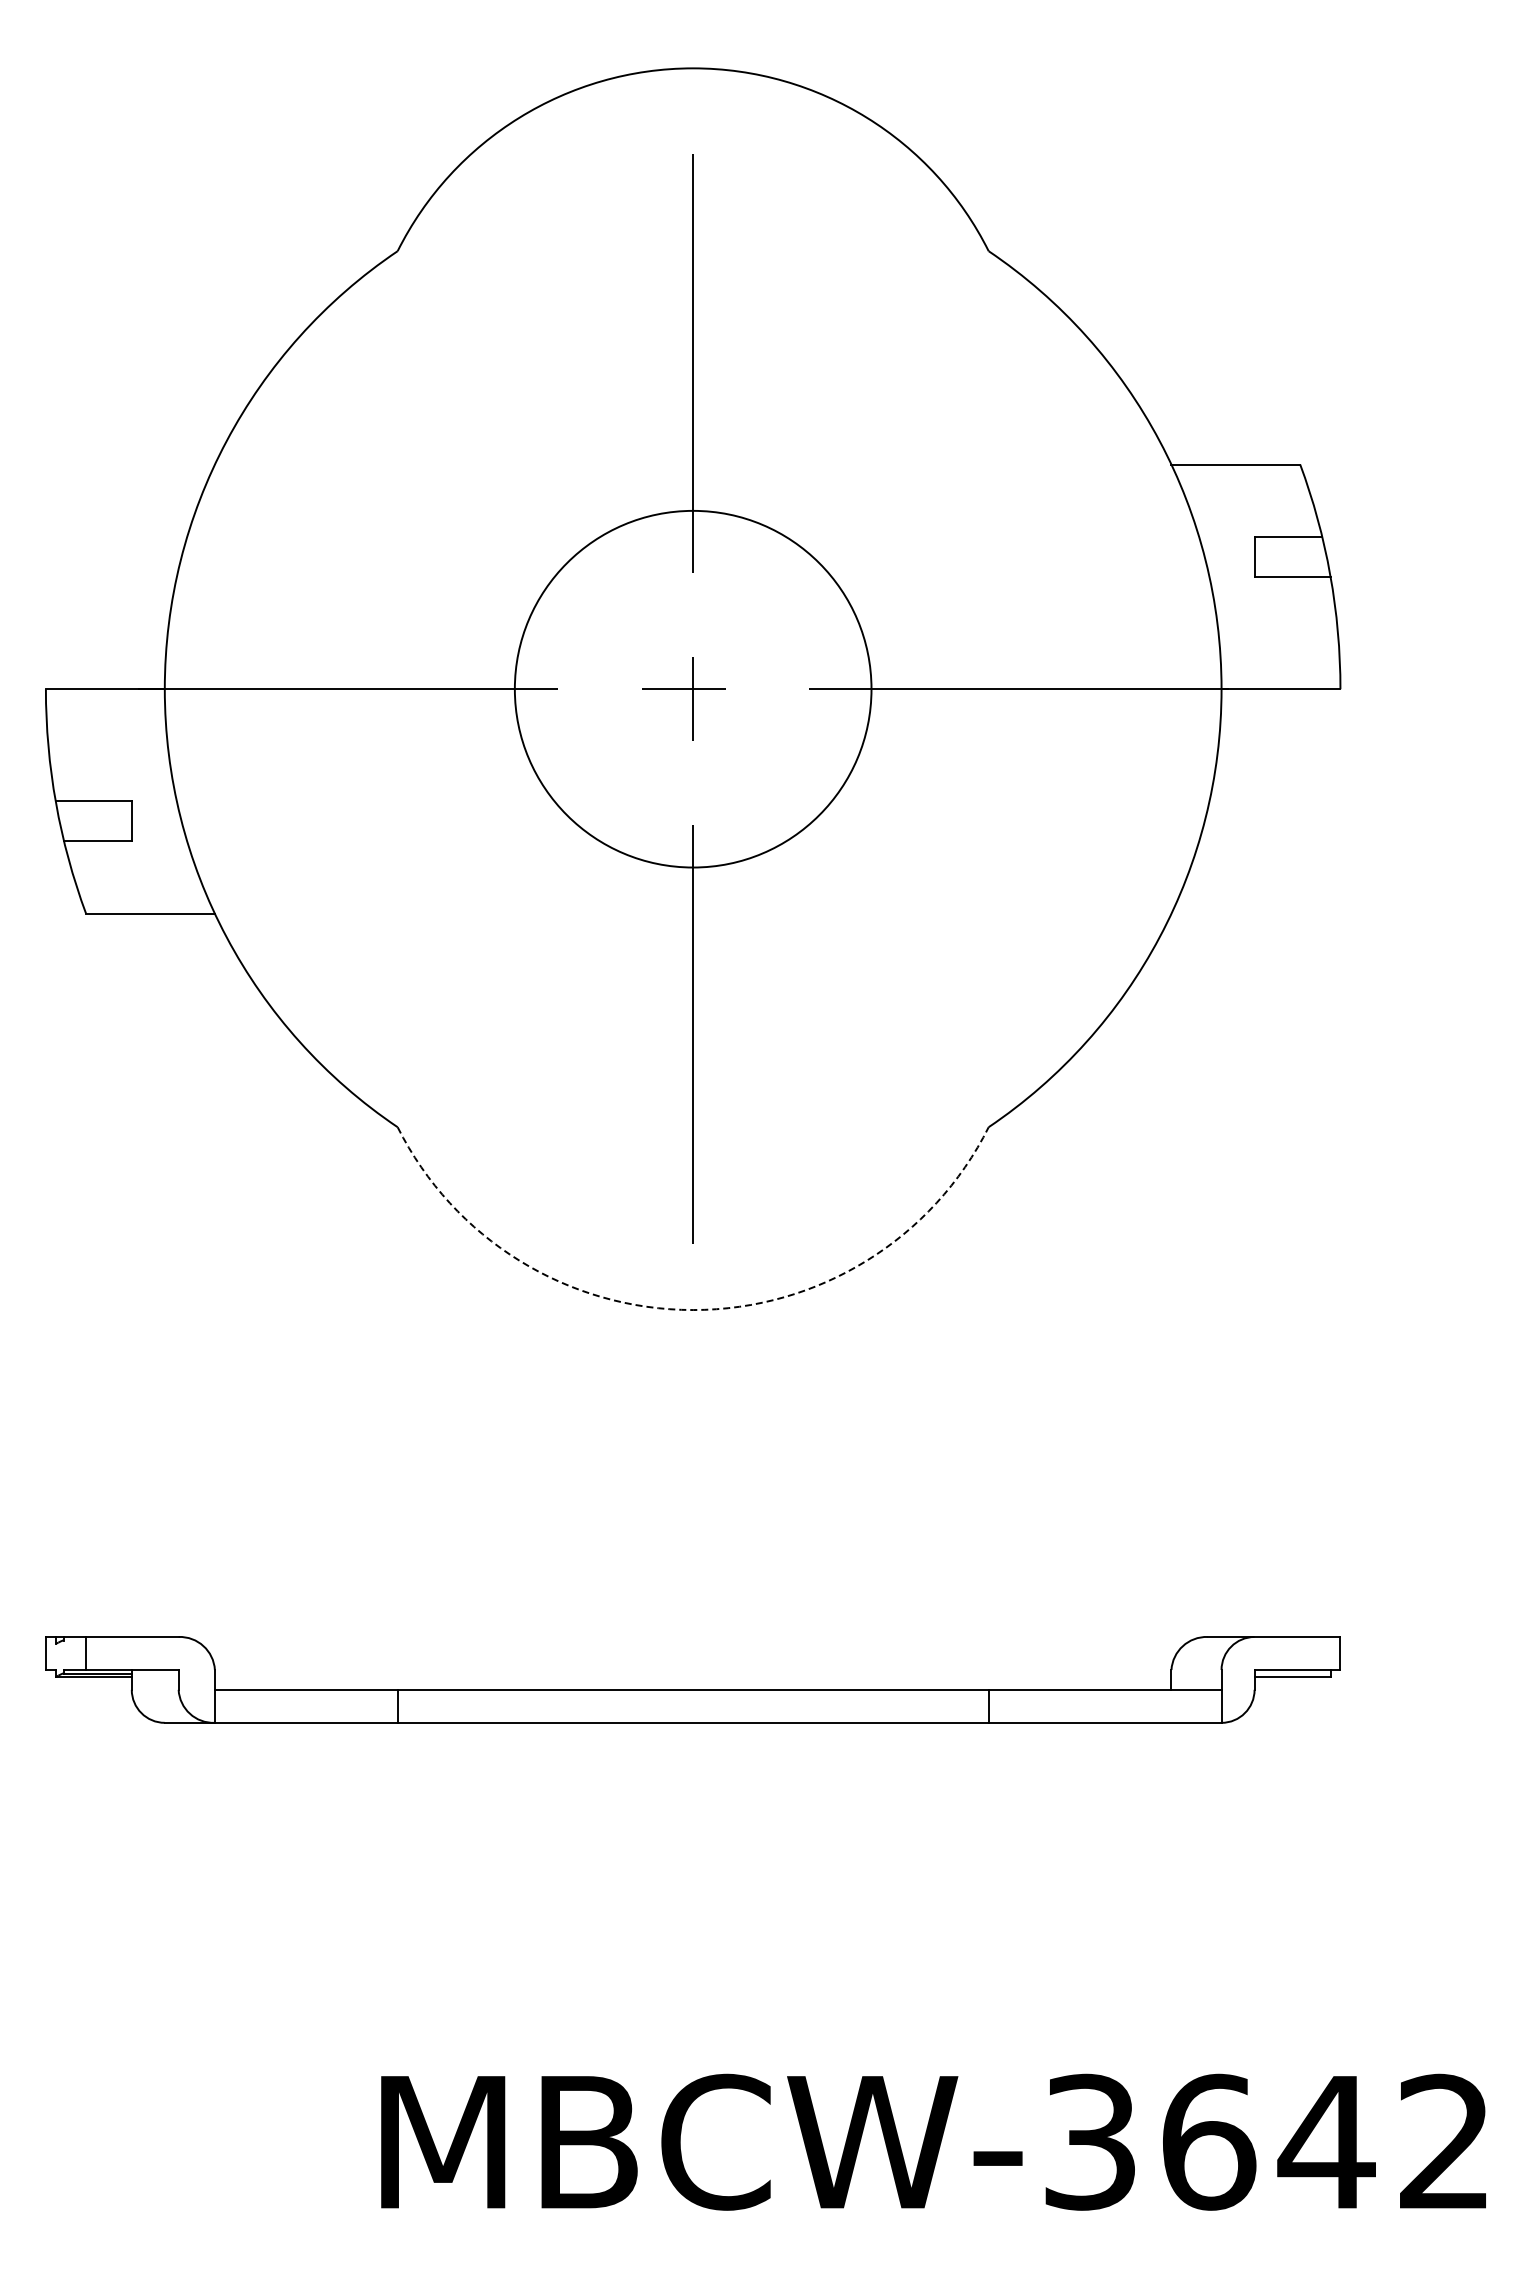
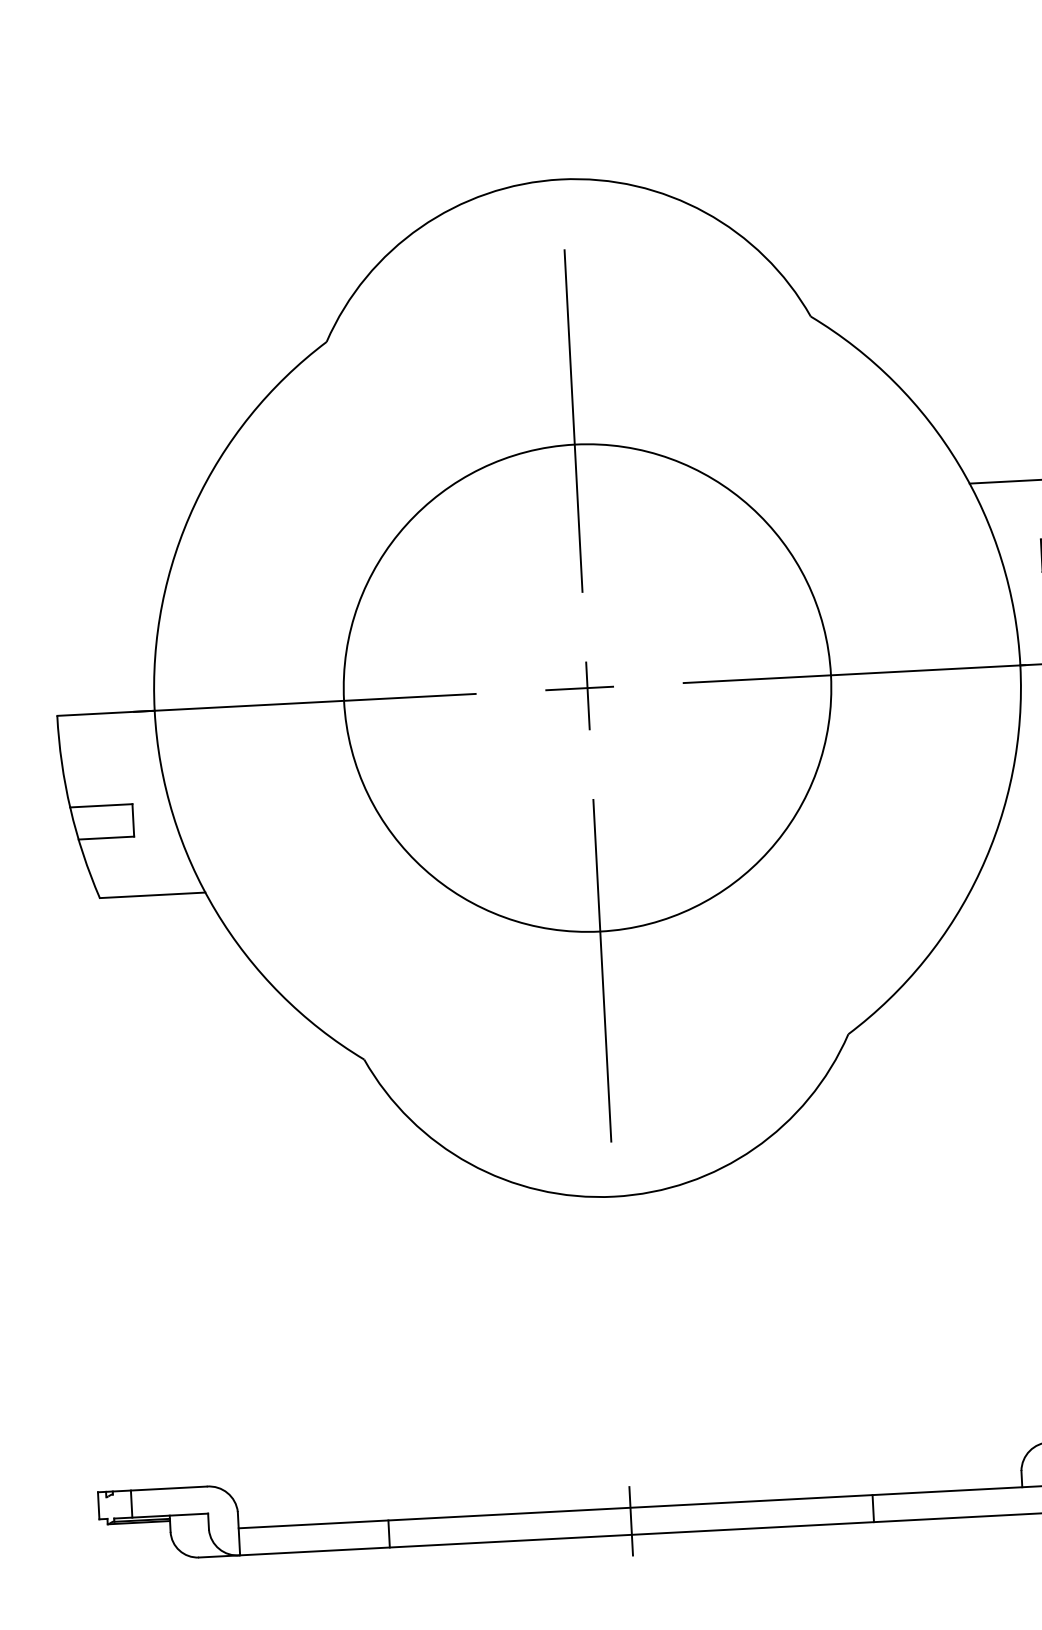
circle: (692, 688) -> (586, 687), size x1.67
arc: (693, 1310) -> (614, 1197), dashed -> solid
line: (693, 1706) -> (631, 1521), added

